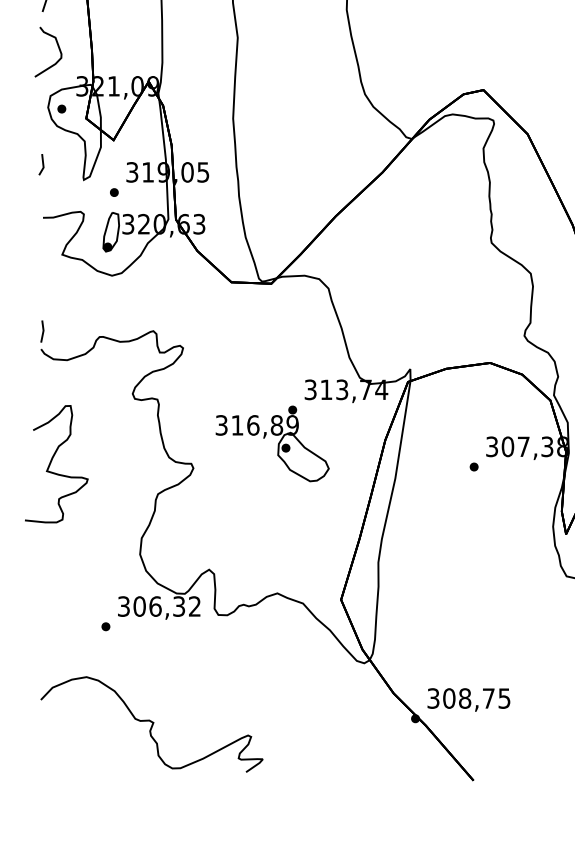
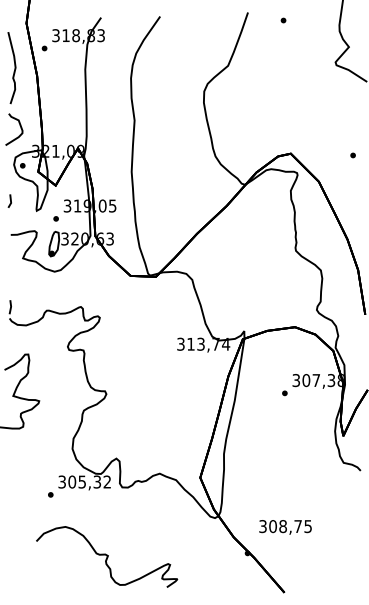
part: (272, 443) -> (156, 378), removed
text: (155, 605) -> (82, 481), 306,32 -> 305,32
text: (468, 700) -> (285, 527), moved
curve: (152, 723) -> (107, 556), moved

